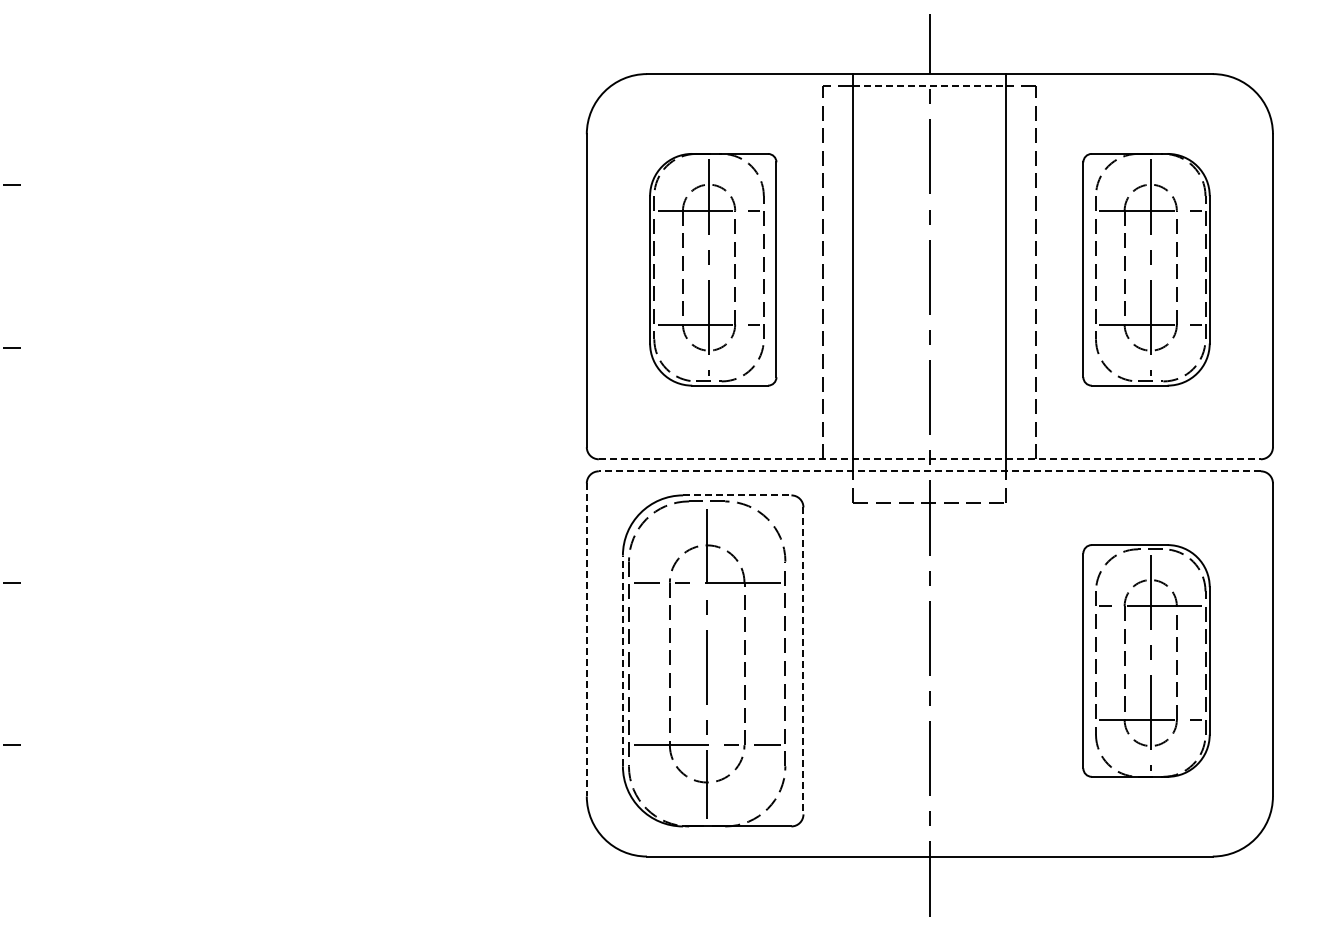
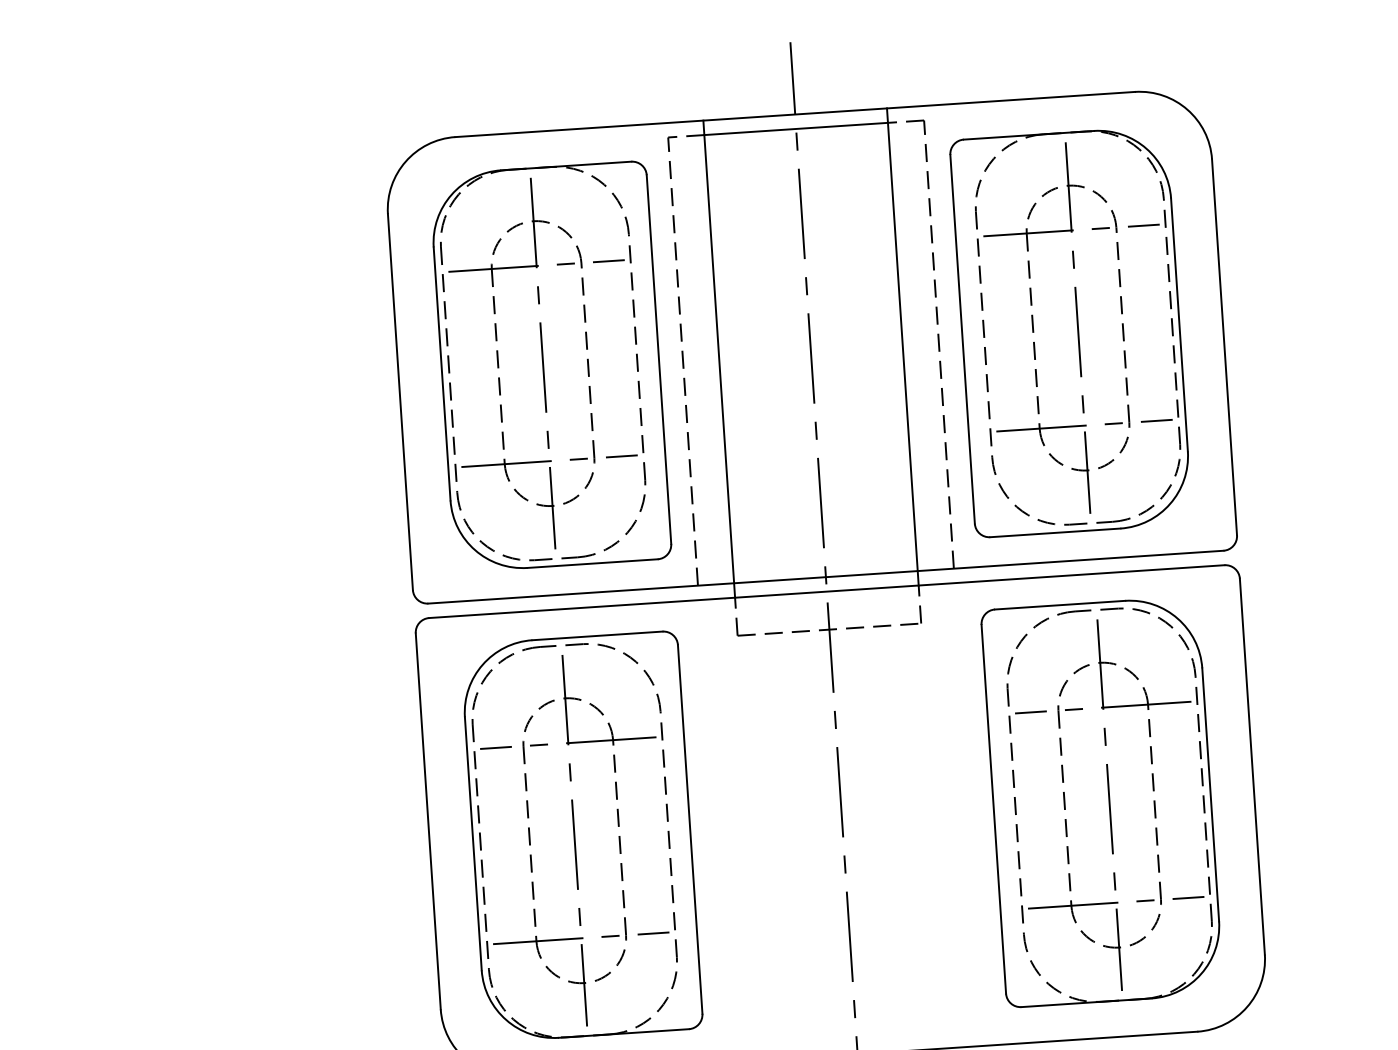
line: (930, 86) -> (796, 129), dashed -> solid
part: (713, 269) -> (550, 366), size x1.43
part: (1146, 269) -> (1070, 331), size x1.43
line: (930, 459) -> (826, 577), dashed -> solid
line: (929, 471) -> (826, 591), dashed -> solid
line: (737, 495) -> (597, 636), dashed -> solid
line: (586, 640) -> (427, 822), dashed -> solid
line: (622, 660) -> (472, 843), dashed -> solid
part: (1146, 660) -> (1102, 801), size x1.43
line: (803, 661) -> (690, 830), dashed -> solid

